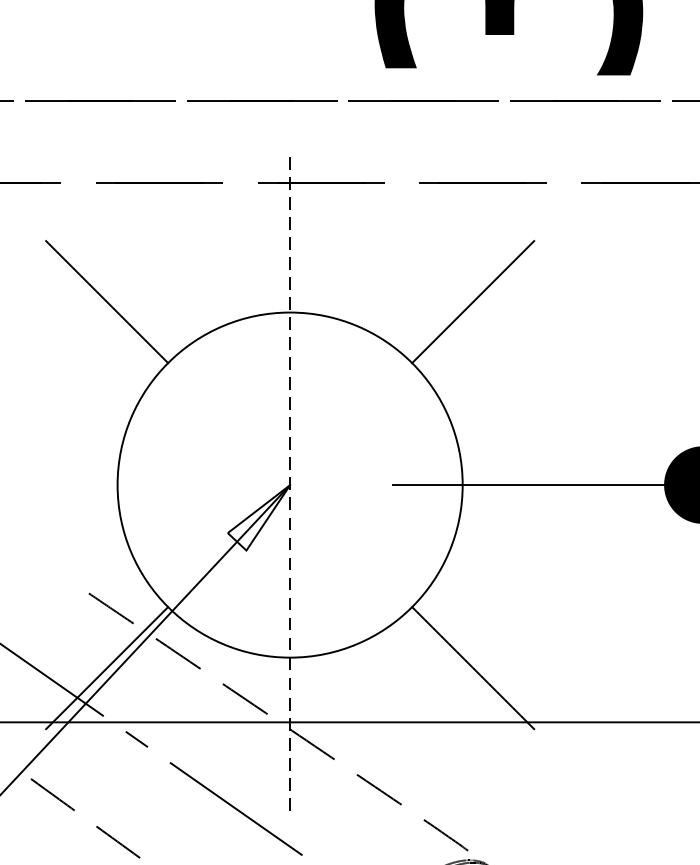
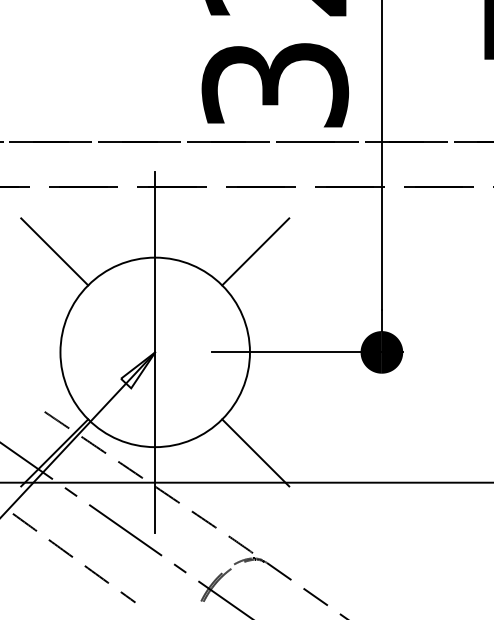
line: (290, 485) -> (155, 352), dashed -> solid

